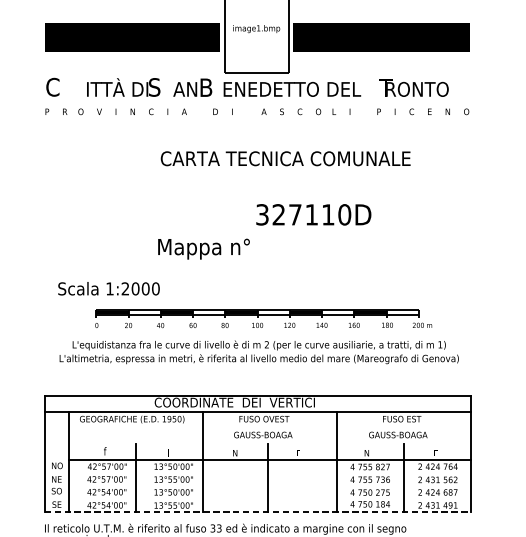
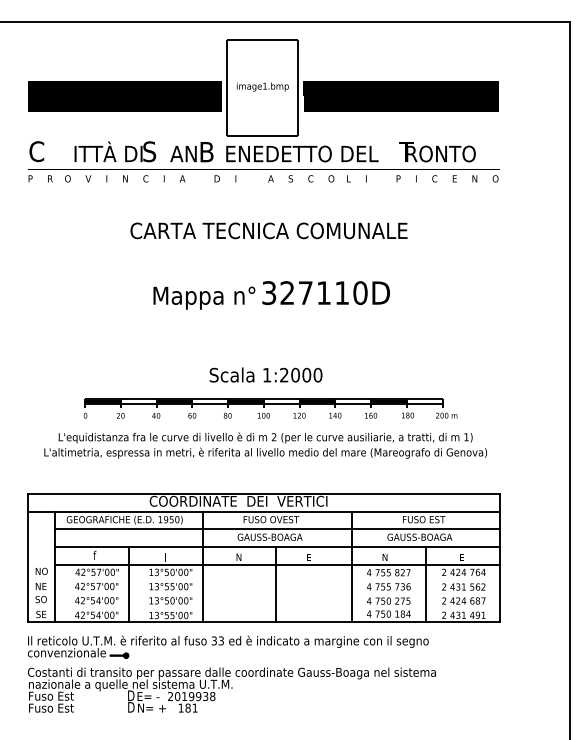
text: (285, 158) -> (268, 230), moved
text: (204, 248) -> (204, 297), moved
text: (108, 288) -> (265, 374), moved
line: (269, 428) -> (277, 529), added
line: (269, 444) -> (277, 547), added
line: (258, 511) -> (264, 622), dashed -> solid

